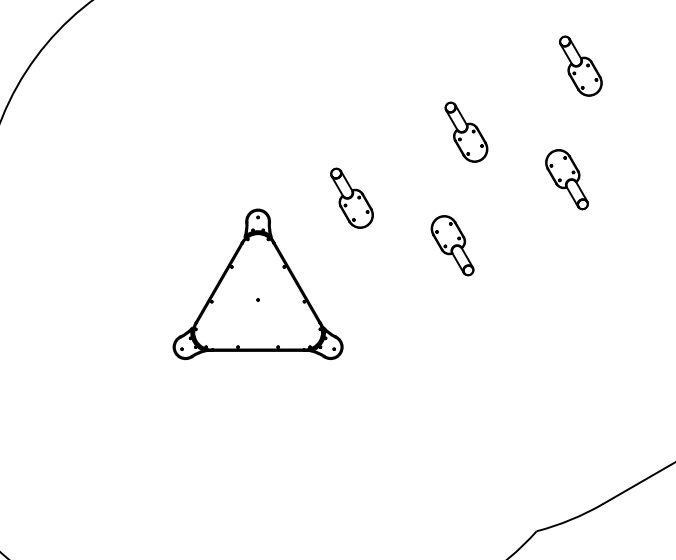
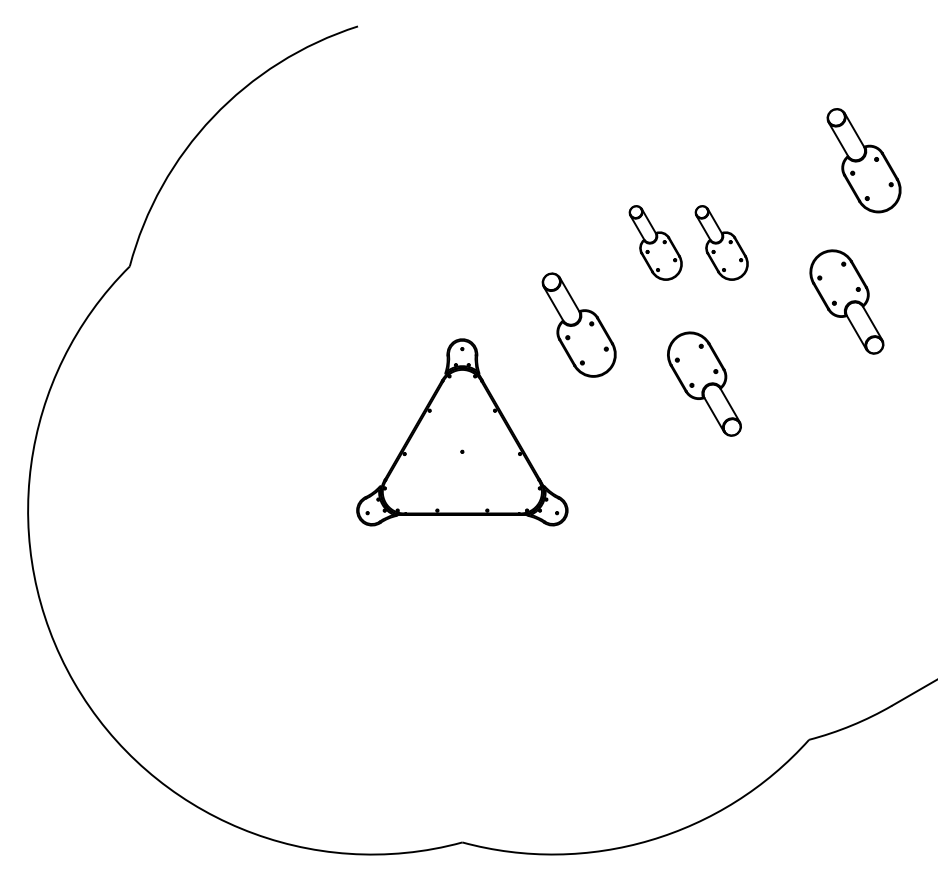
part: (581, 65) -> (864, 160), size x1.4
part: (413, 131) -> (655, 242), added
part: (566, 179) -> (846, 301), size x1.4
part: (352, 198) -> (579, 325), size x1.4
part: (452, 245) -> (704, 384), size x1.4

